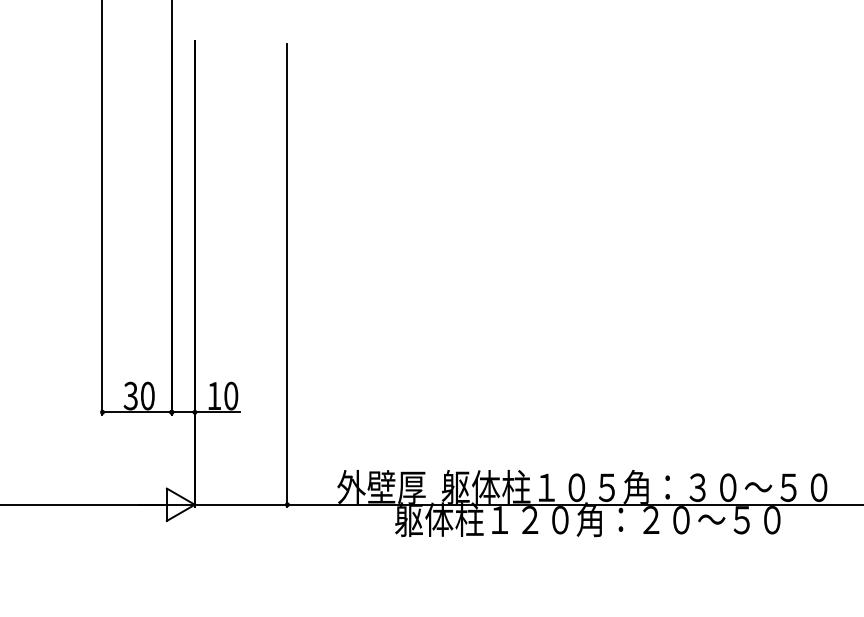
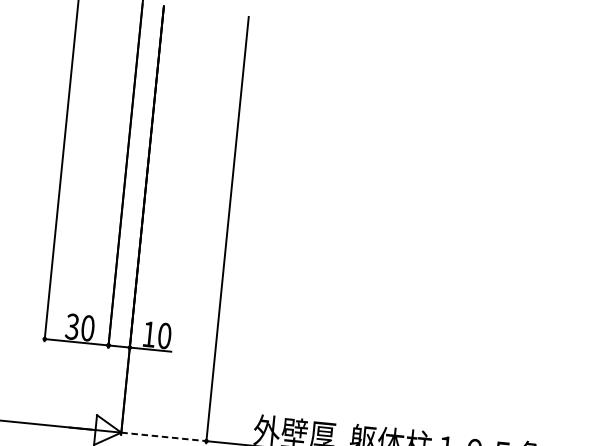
line: (241, 504) -> (164, 436), solid -> dashed

